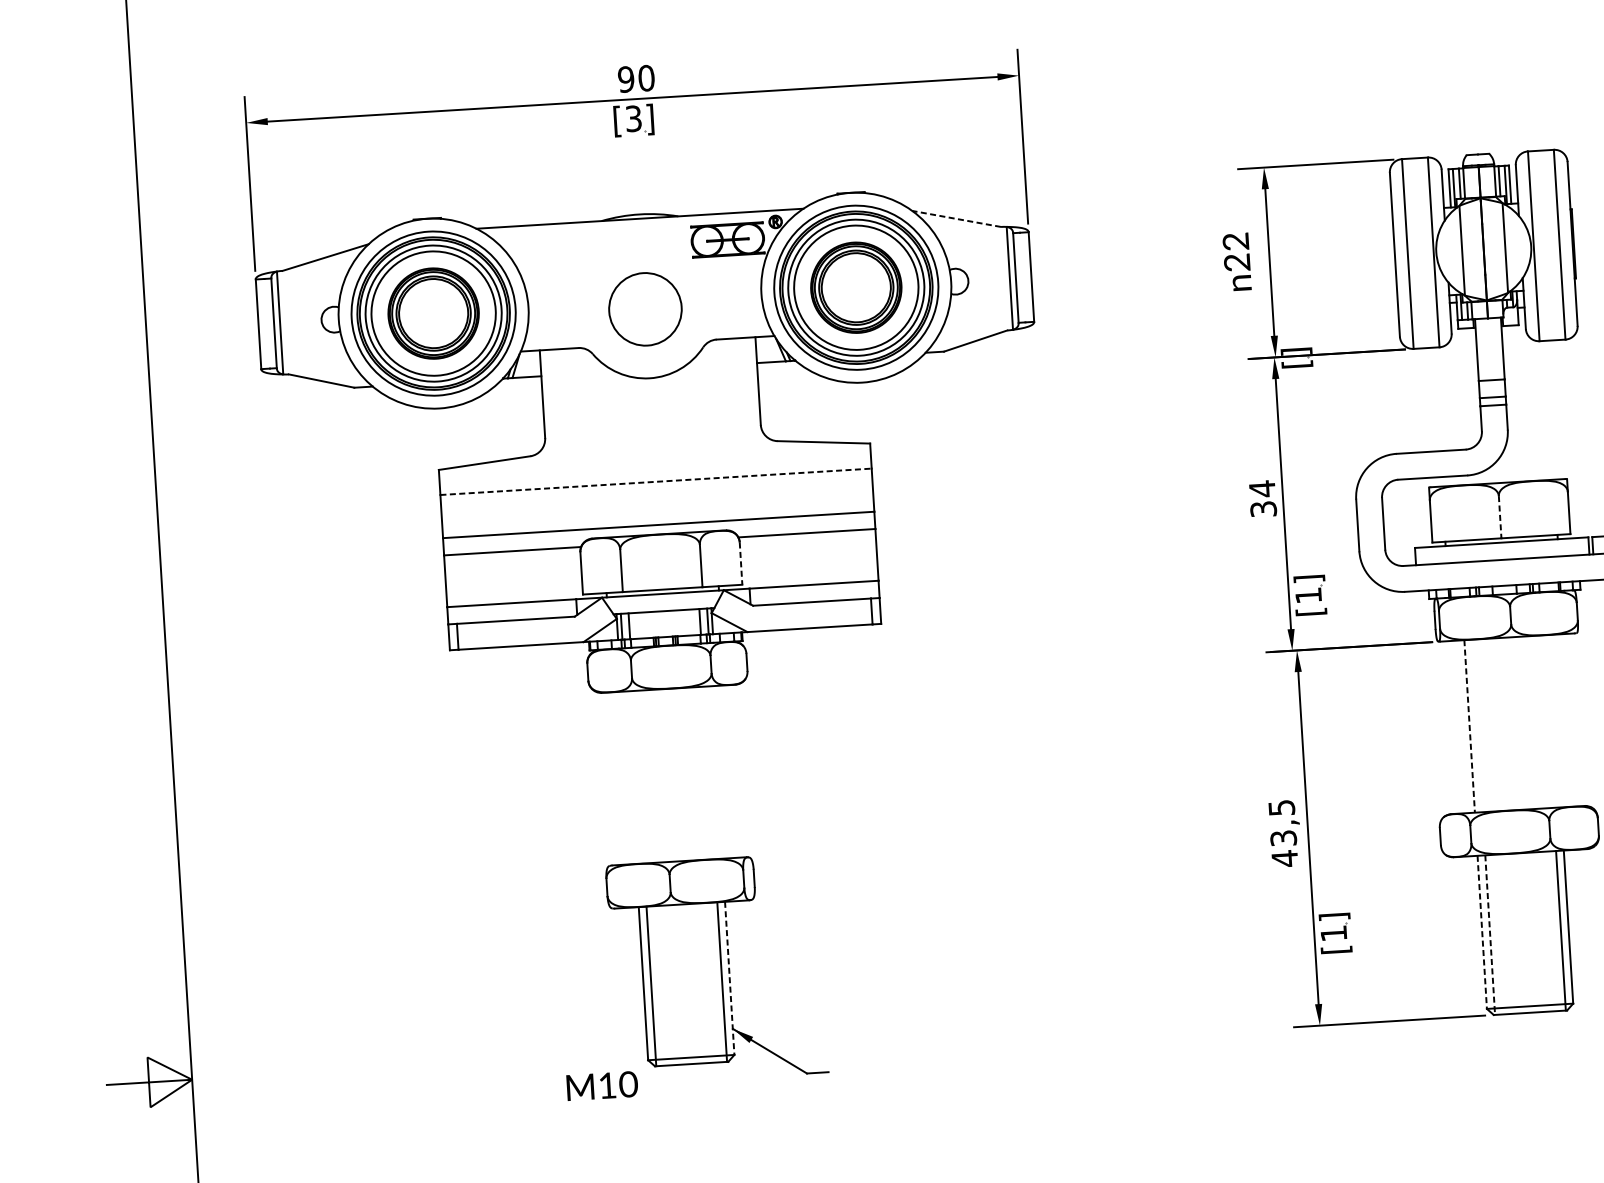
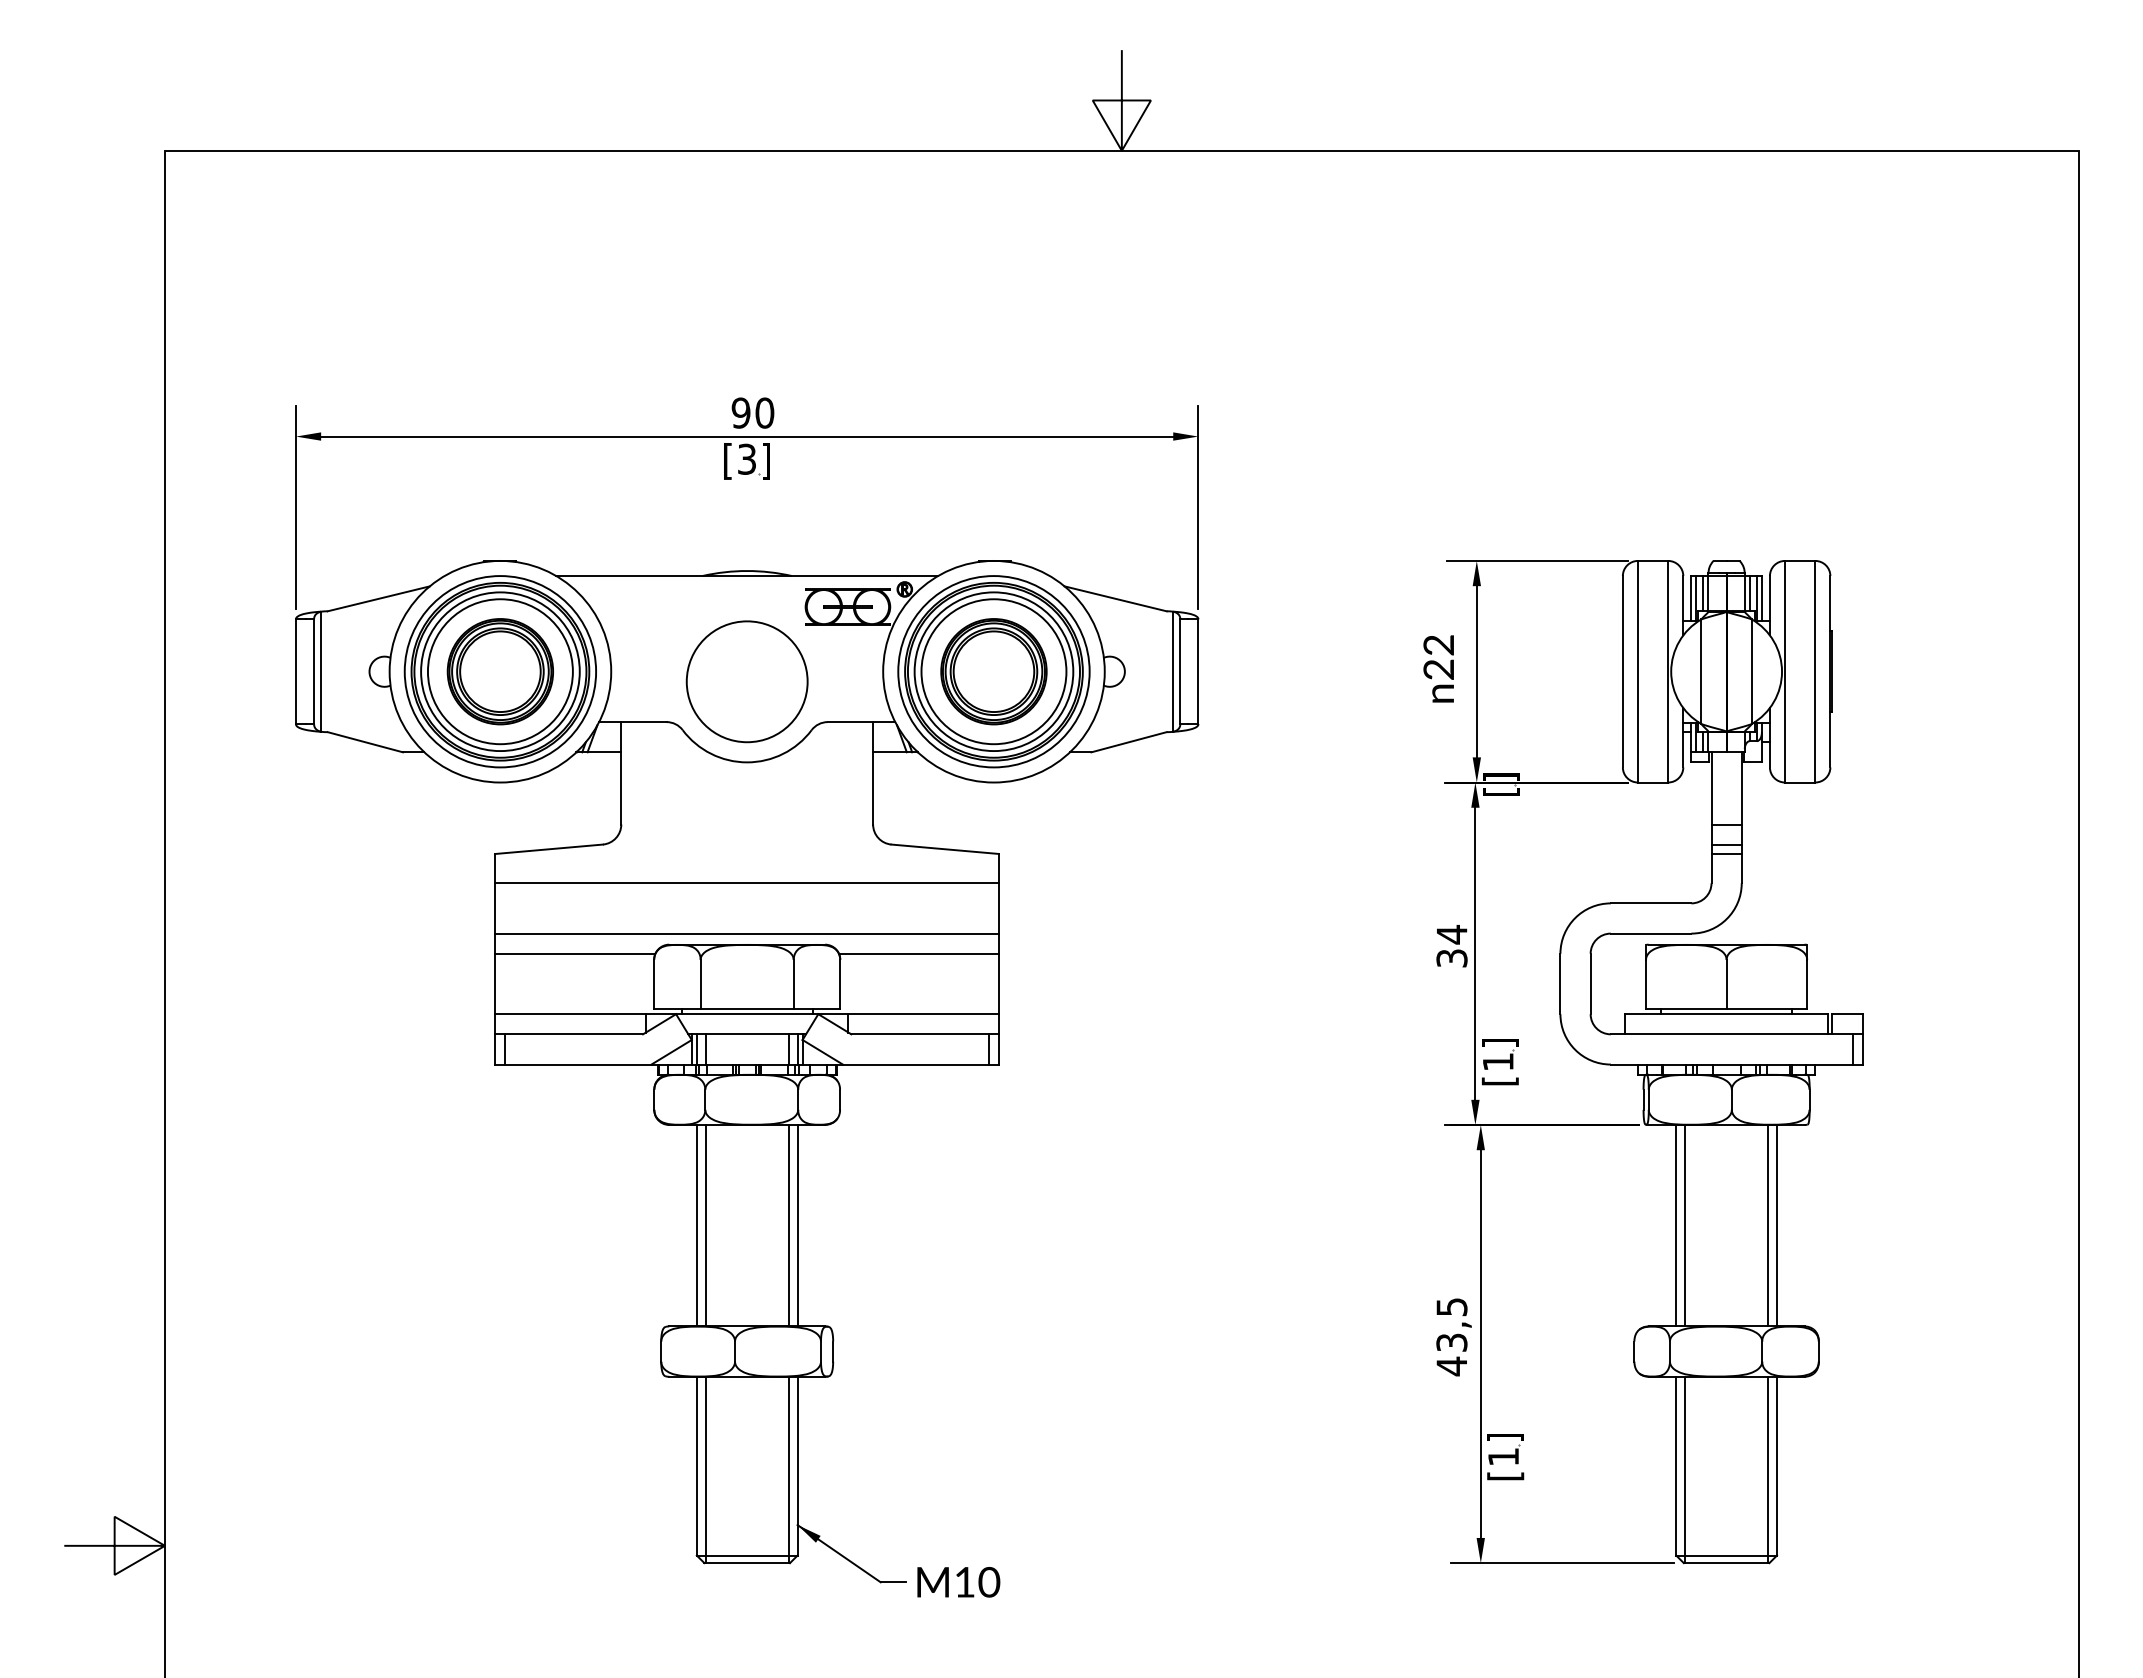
line: (956, 218) -> (1115, 598), dashed -> solid
circle: (644, 309) -> (746, 681), size x1.43
line: (656, 482) -> (747, 883), dashed -> solid
line: (1500, 517) -> (1726, 984), dashed -> solid
line: (741, 563) -> (840, 984), dashed -> solid
line: (1547, 721) -> (1767, 1225), added
line: (1555, 721) -> (1776, 1225), added
line: (1477, 725) -> (1685, 1225), added
line: (1469, 726) -> (1676, 1225), dashed -> solid
line: (709, 772) -> (788, 1225), added
line: (717, 772) -> (797, 1225), added
line: (630, 777) -> (696, 1225), added
line: (638, 777) -> (705, 1225), added
line: (1482, 932) -> (1676, 1466), dashed -> solid
line: (1490, 935) -> (1685, 1470), dashed -> solid
line: (729, 978) -> (797, 1466), dashed -> solid
text: (602, 1086) -> (958, 1582), moved

